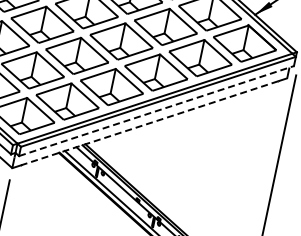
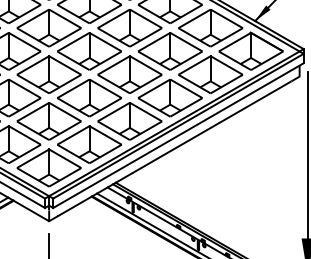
line: (156, 110) -> (178, 135), dashed -> solid
line: (148, 123) -> (173, 149), dashed -> solid

